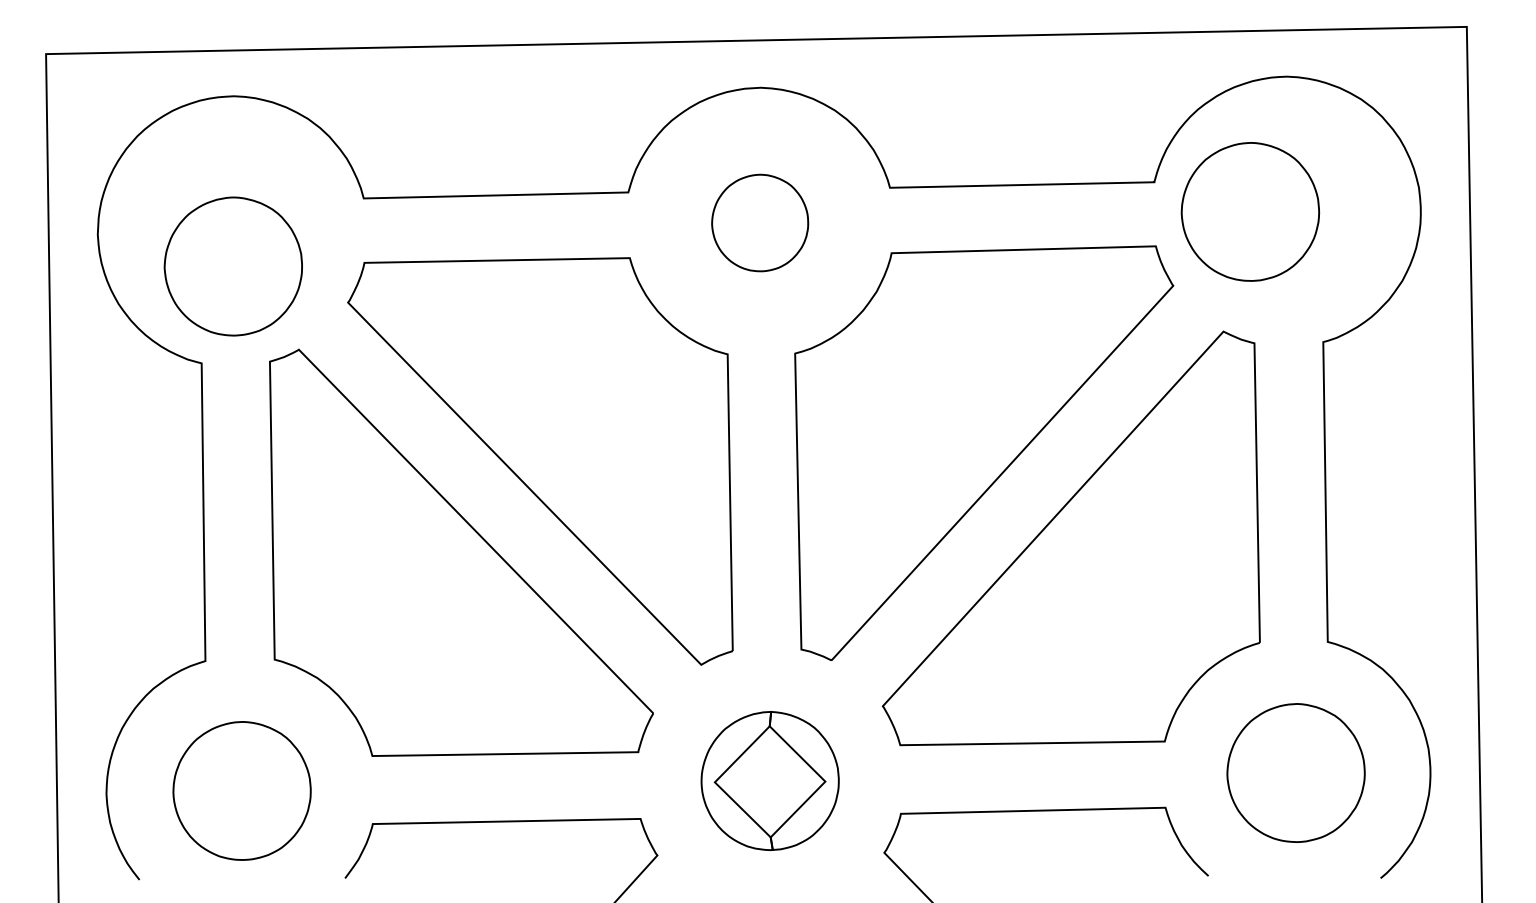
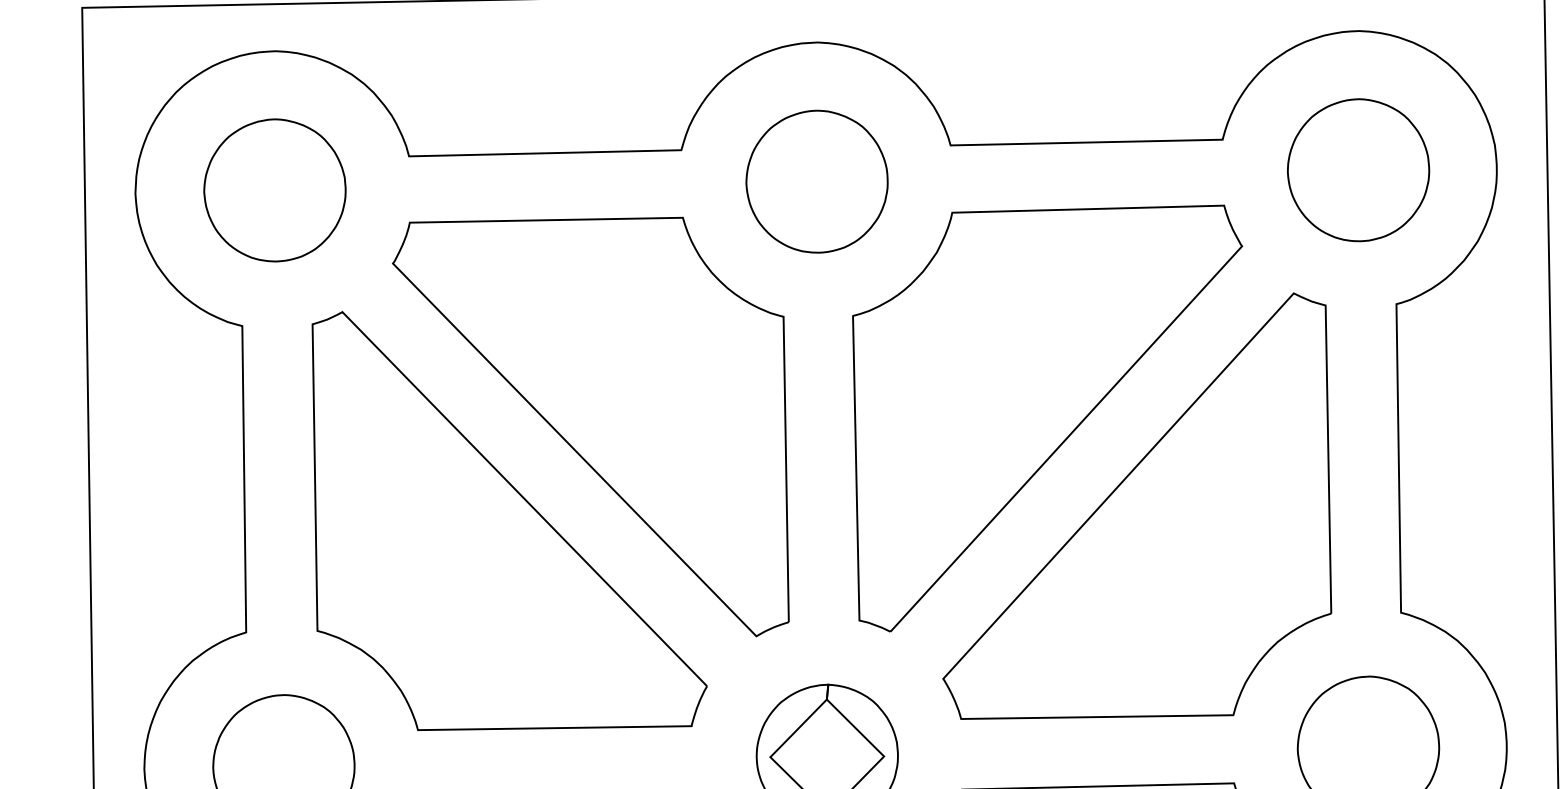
part: (1249, 211) -> (1357, 169), moved
part: (759, 222) -> (816, 181), size x1.43
part: (232, 266) -> (274, 190), moved

